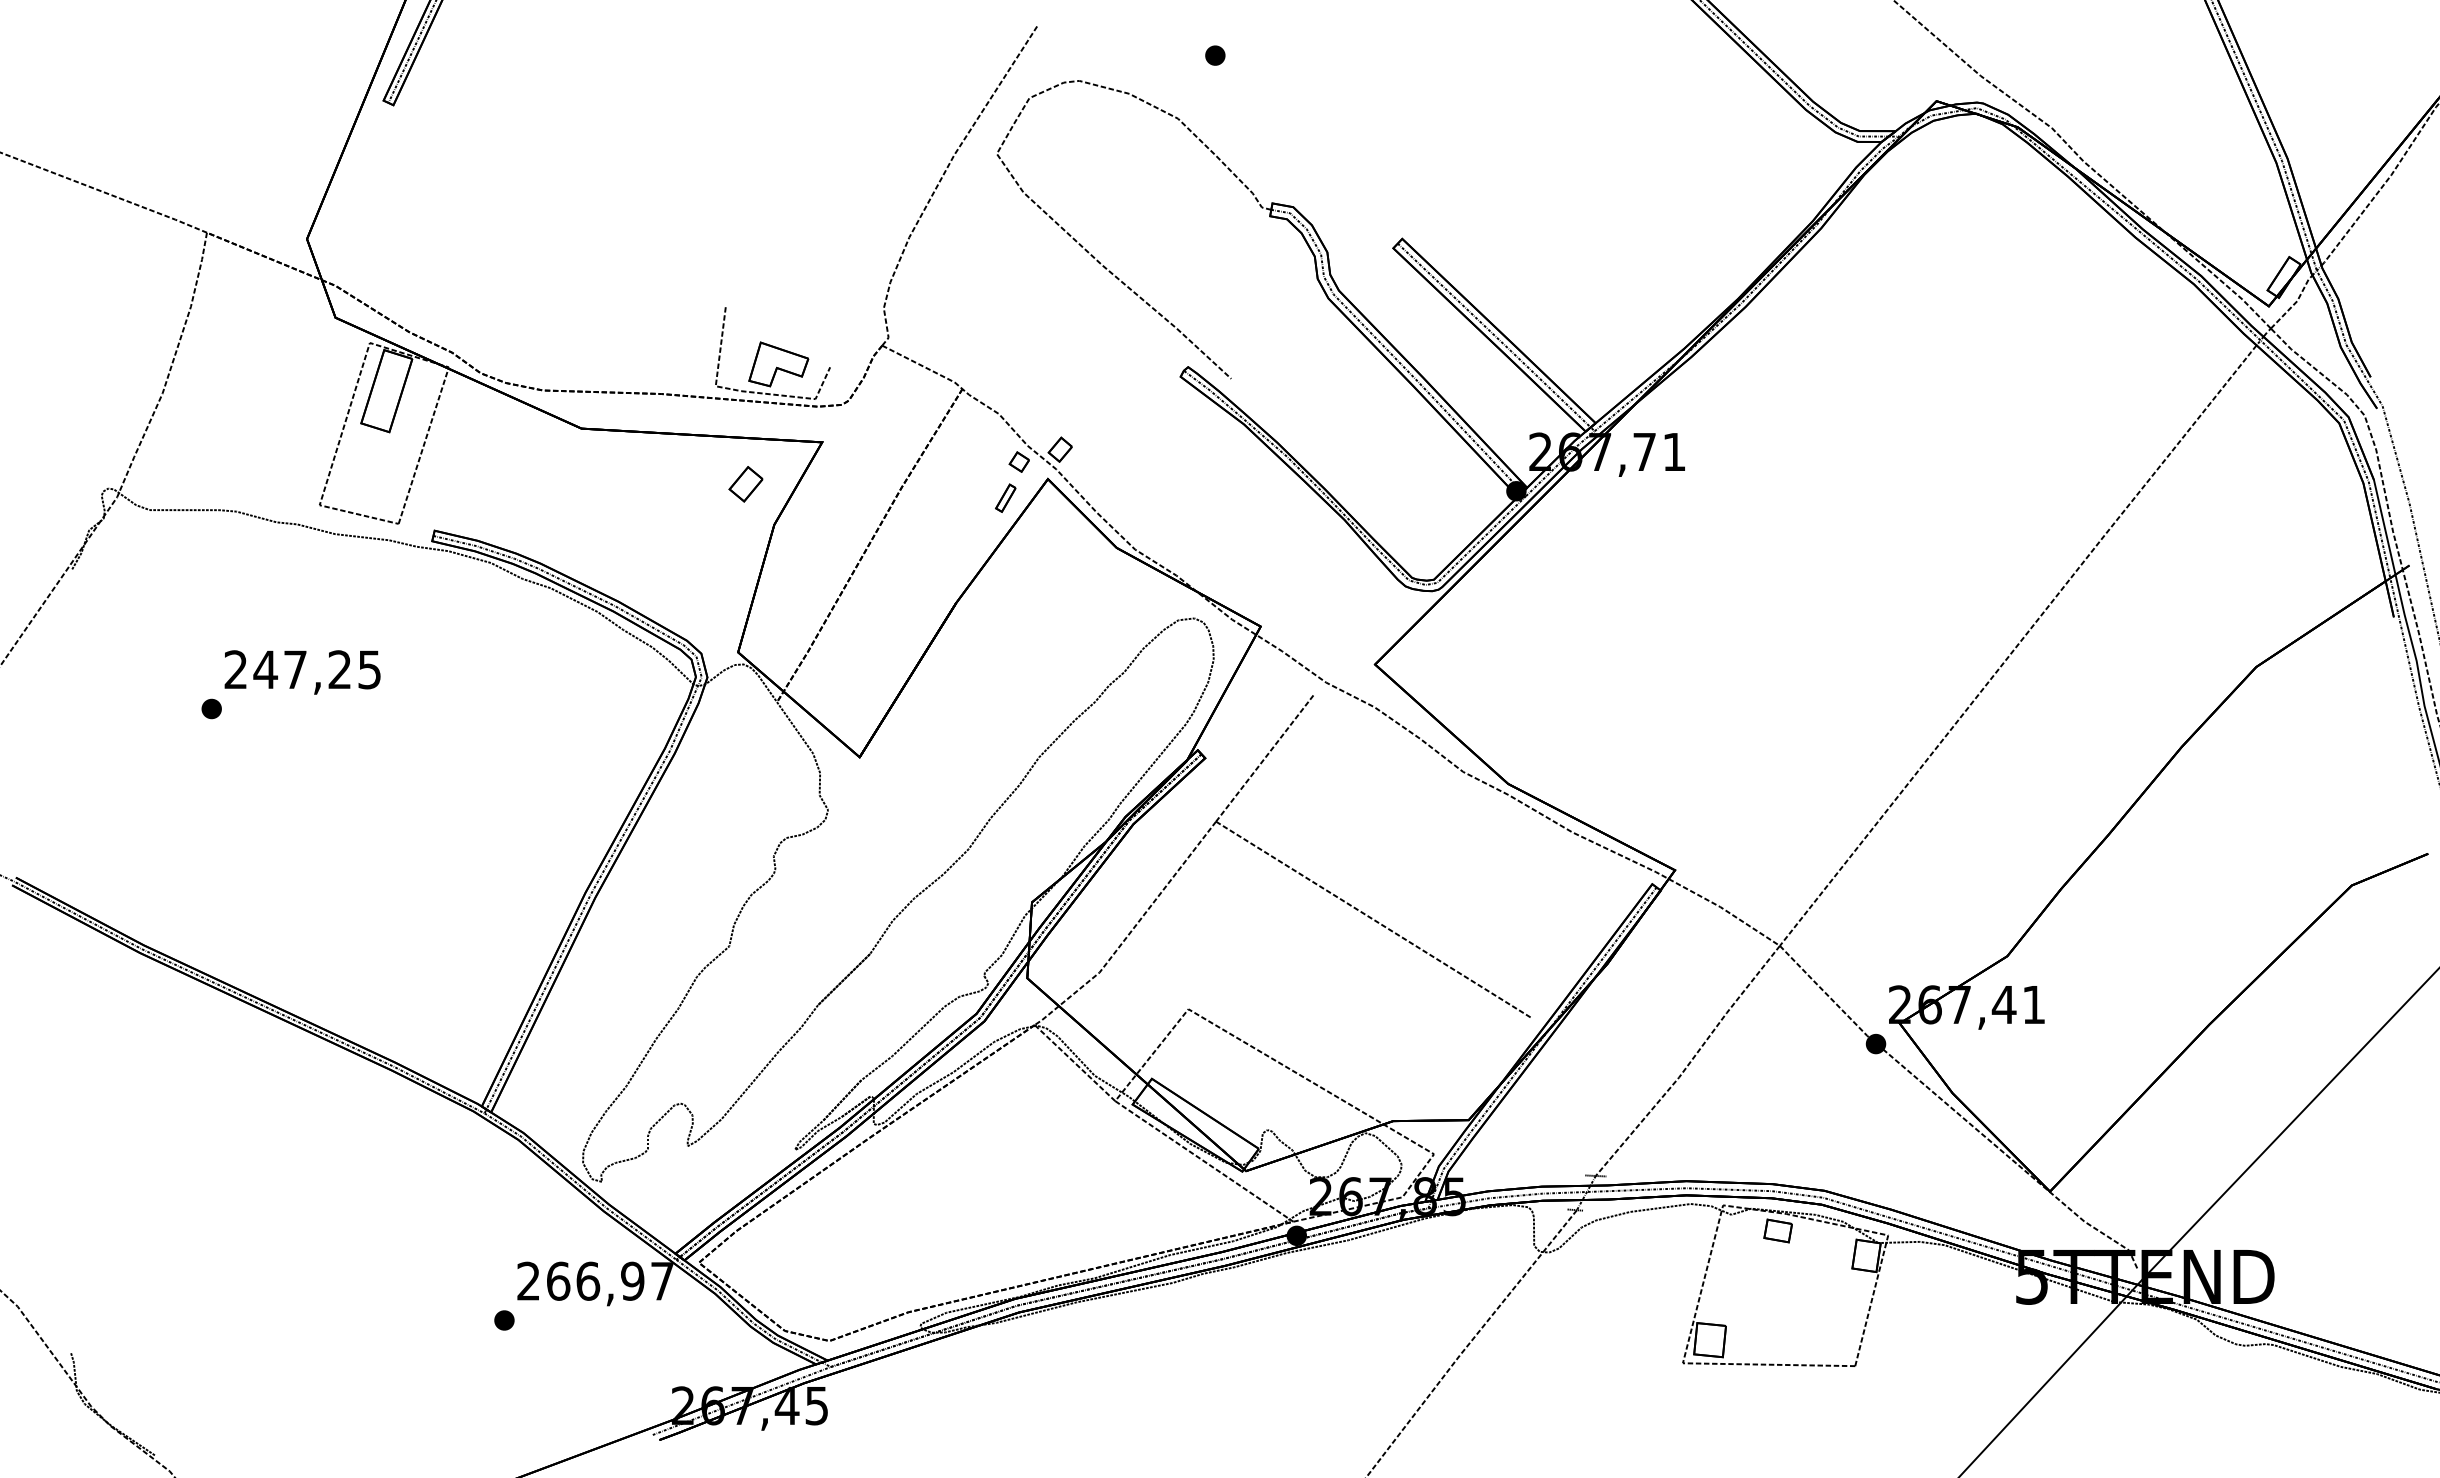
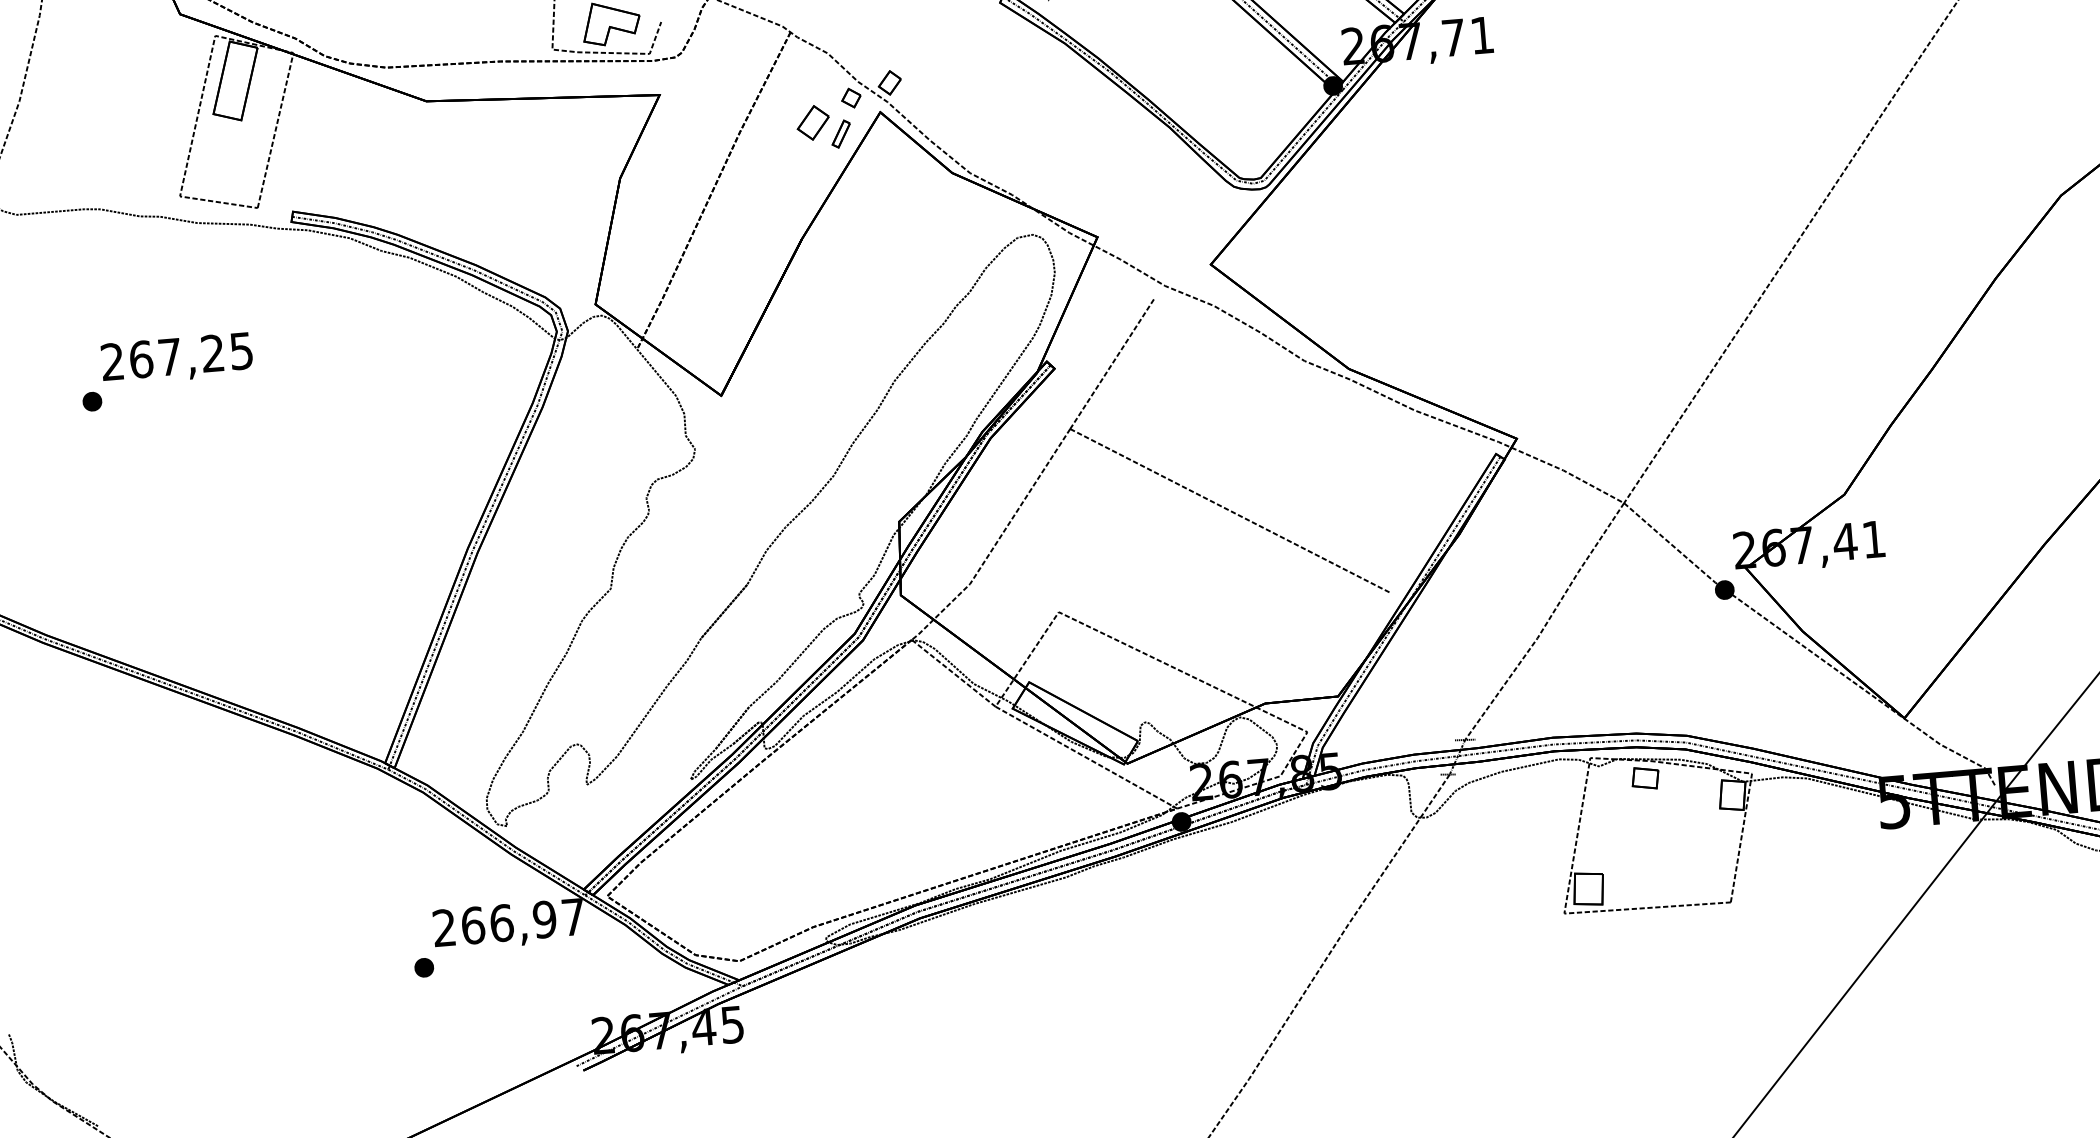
part: (745, 484) -> (812, 123), moved
text: (265, 669) -> (141, 359), 247,25 -> 267,25

